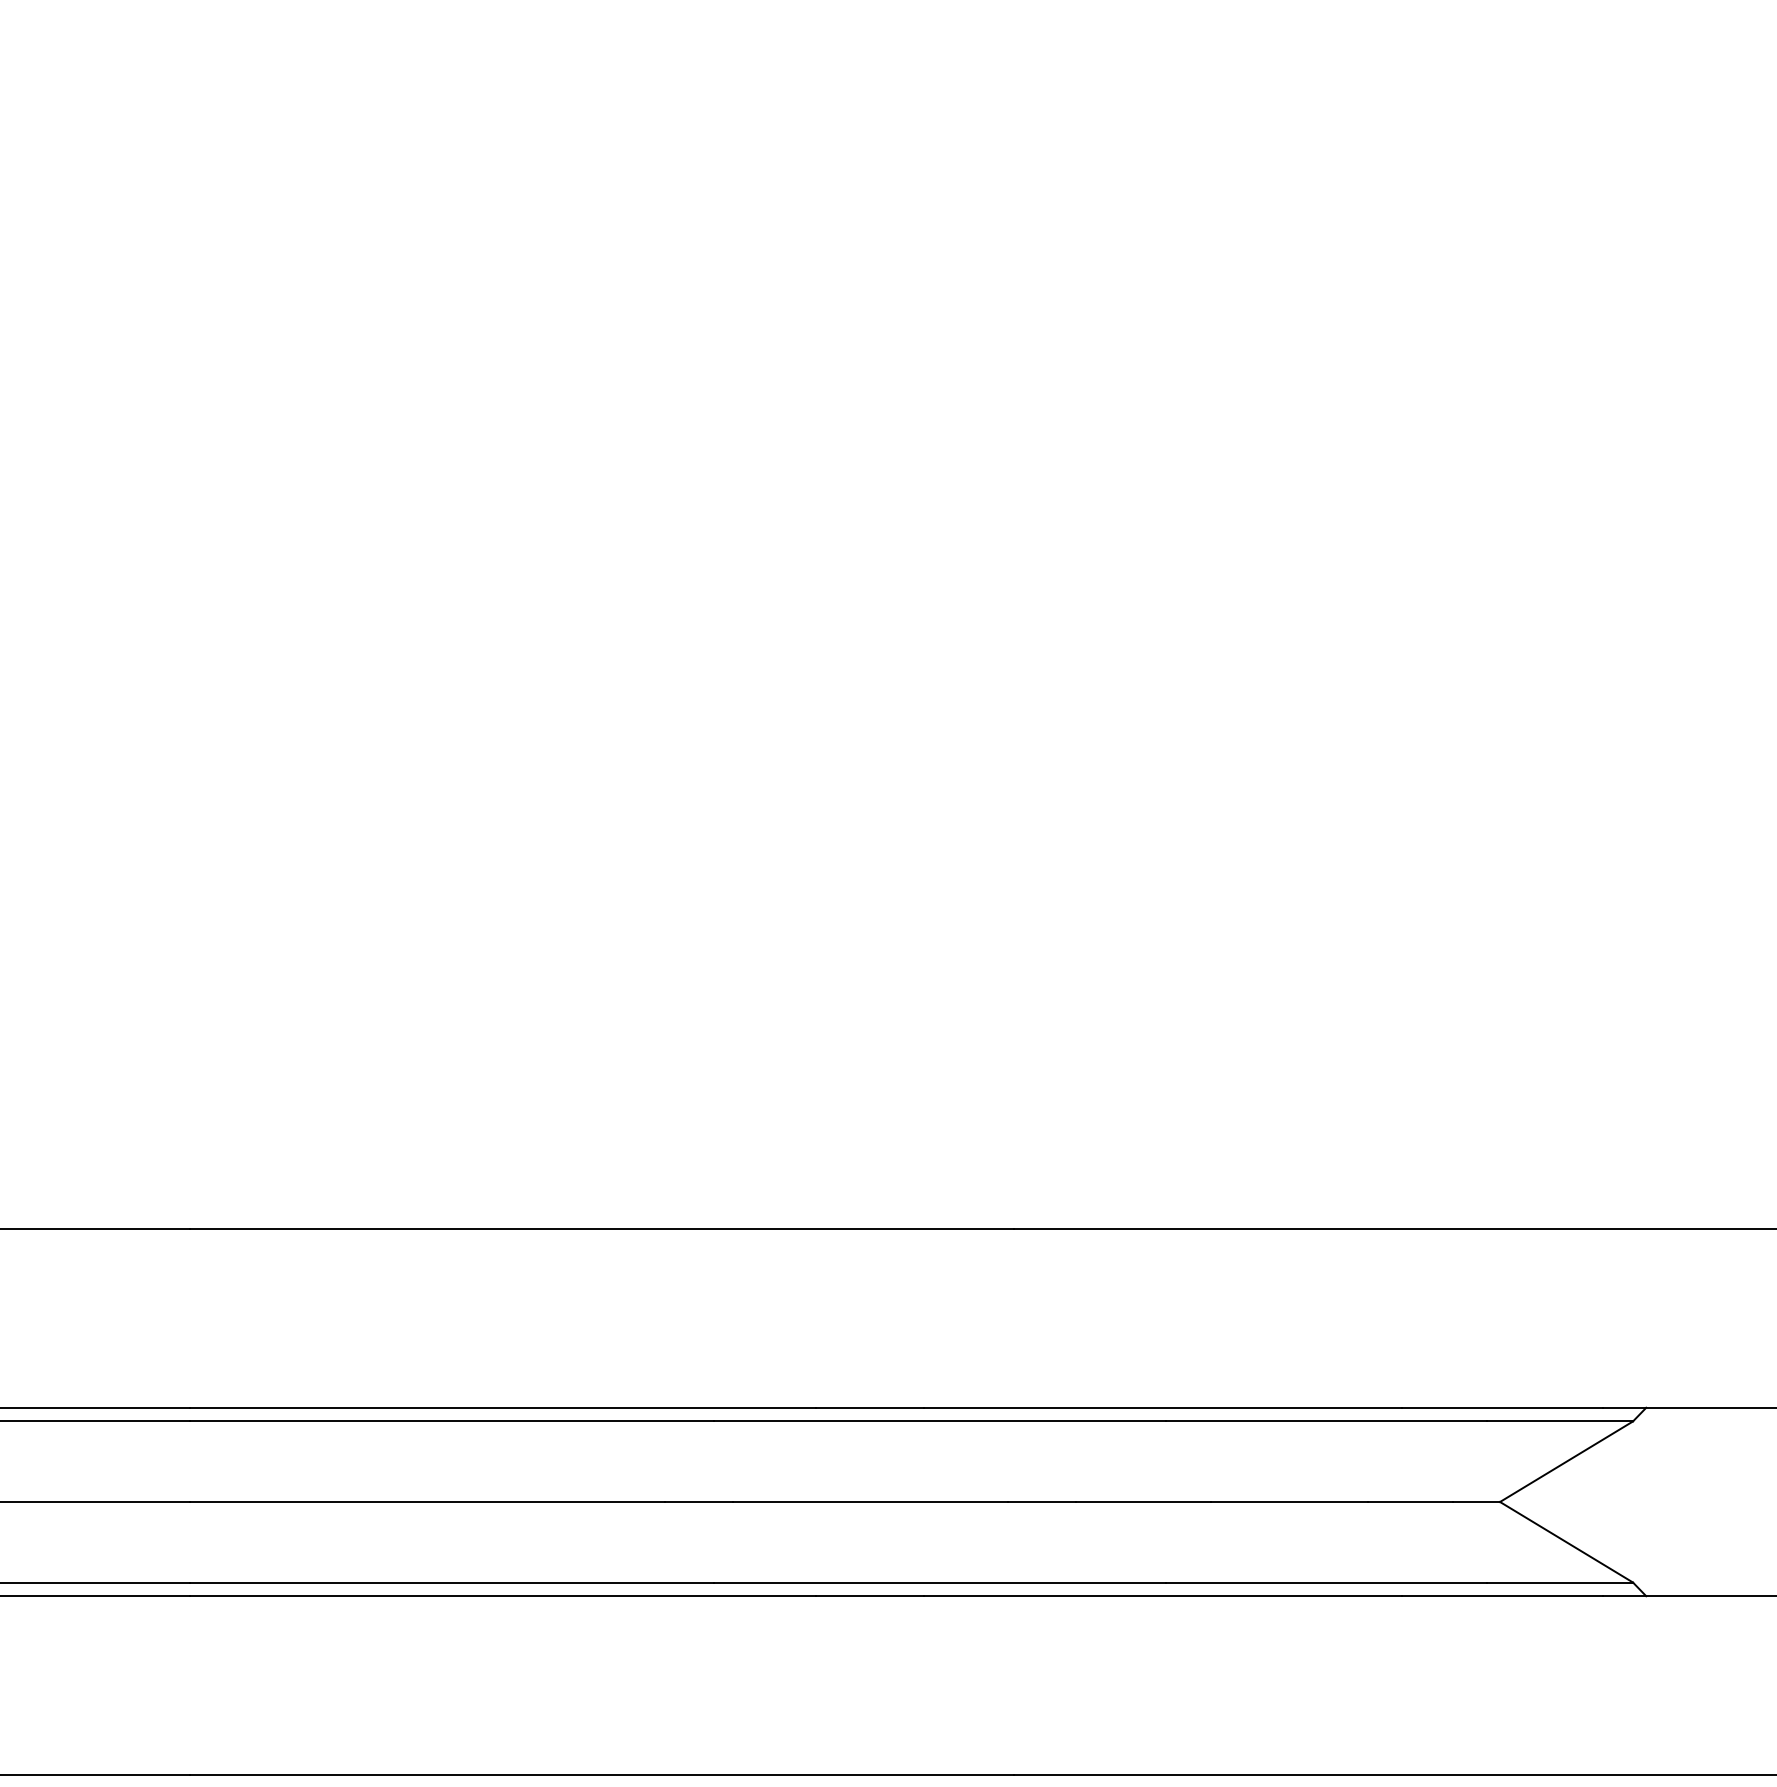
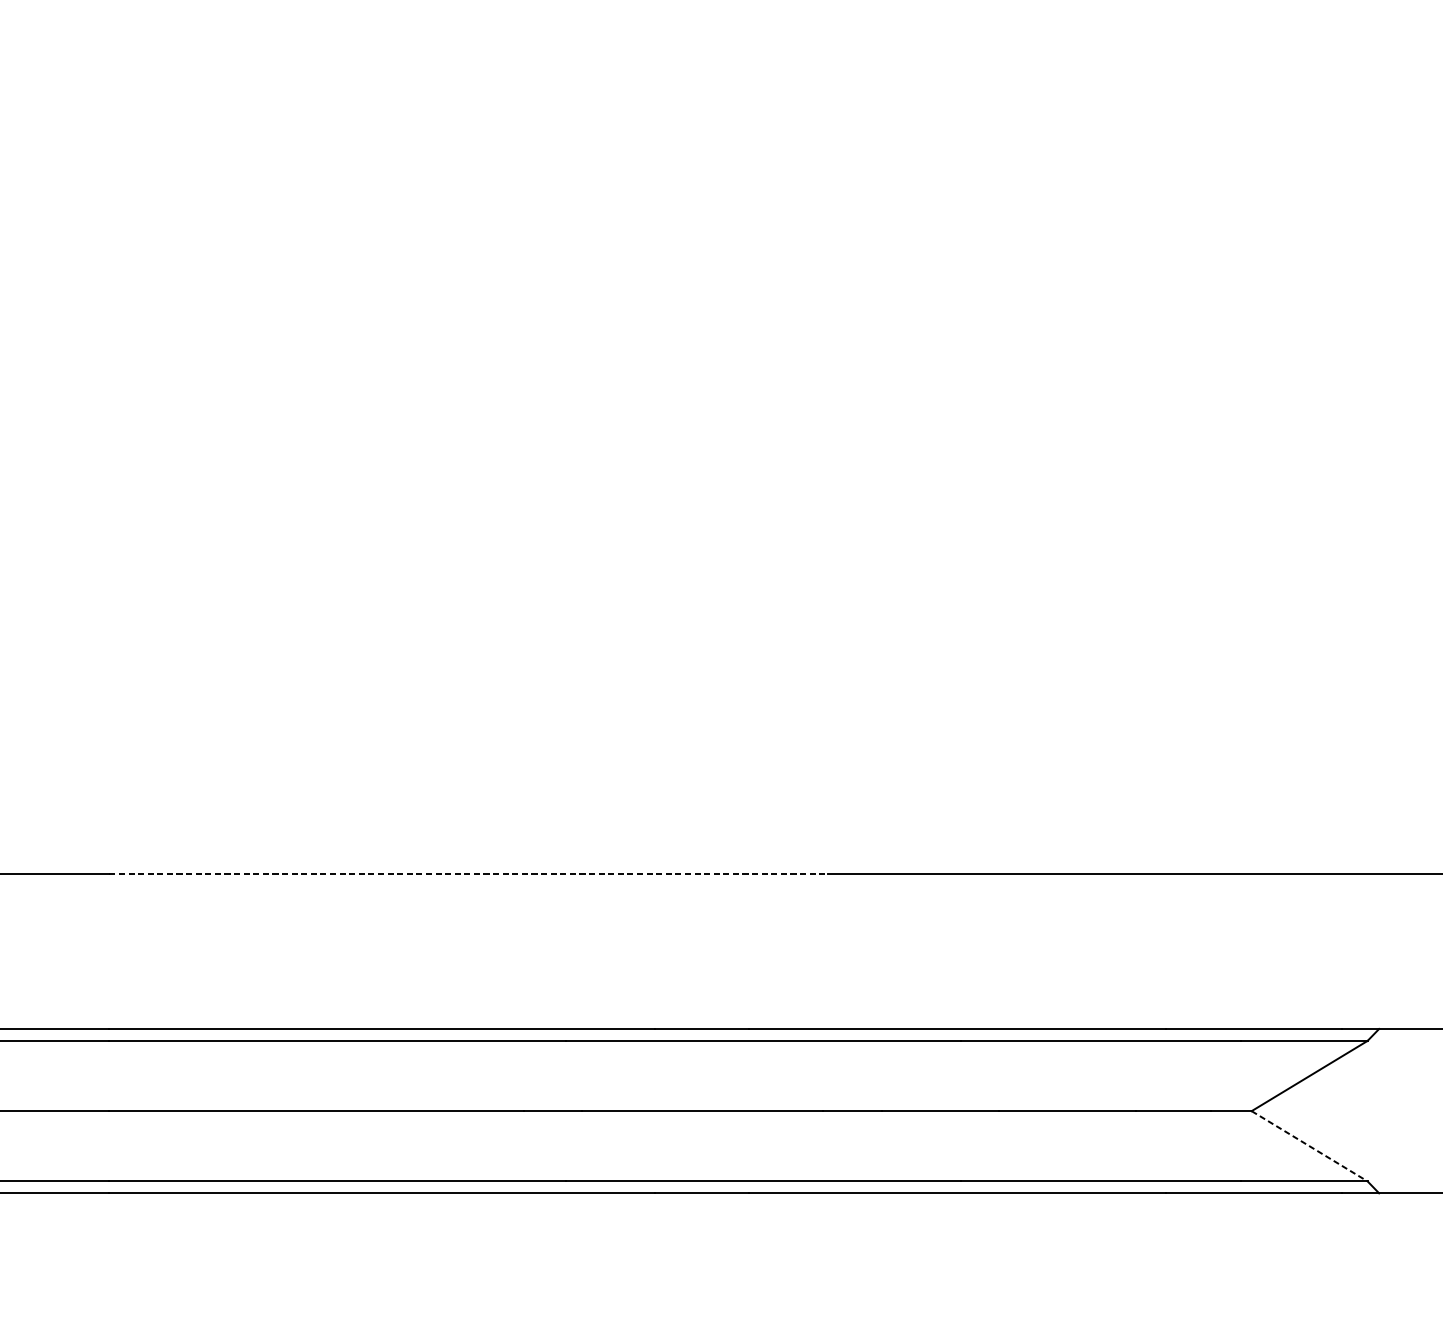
line: (601, 1229) -> (468, 873), solid -> dashed
line: (1566, 1542) -> (1309, 1146), solid -> dashed

